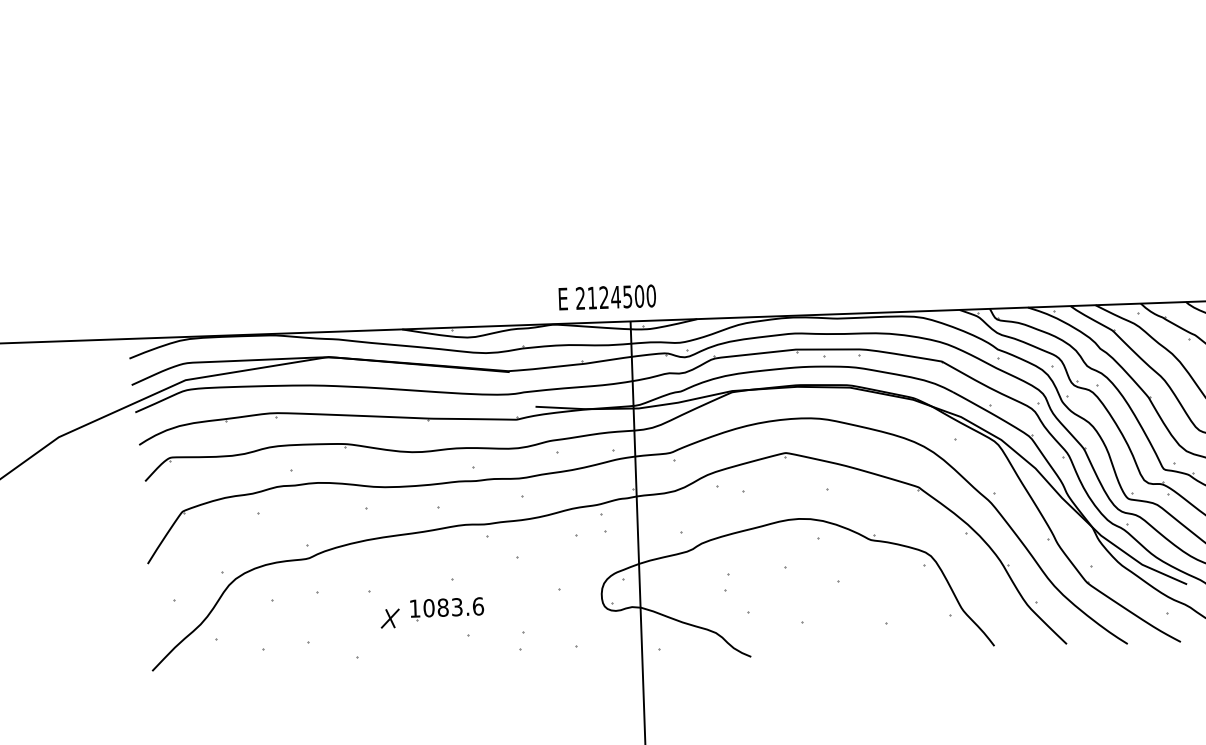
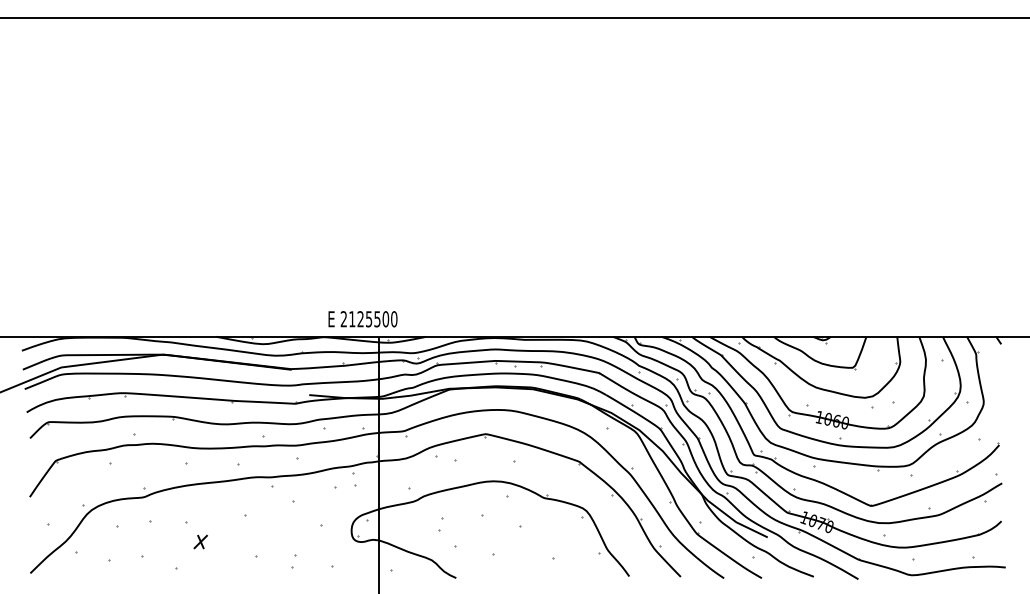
text: (615, 297) -> (368, 319), 2124500 -> 2125500
part: (447, 610) -> (241, 537), removed

